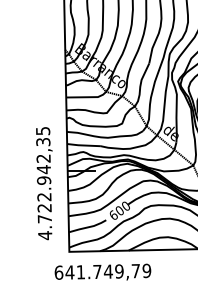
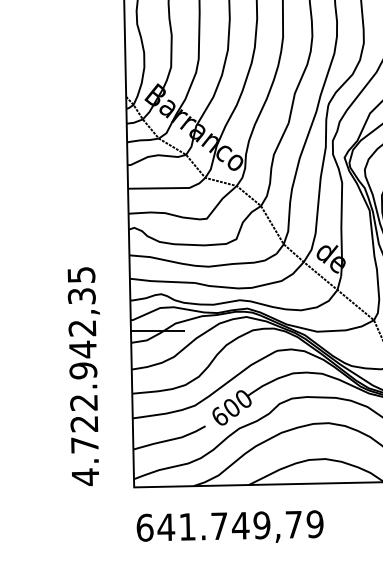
text: (44, 183) -> (84, 376), moved
text: (102, 271) -> (229, 525), moved

